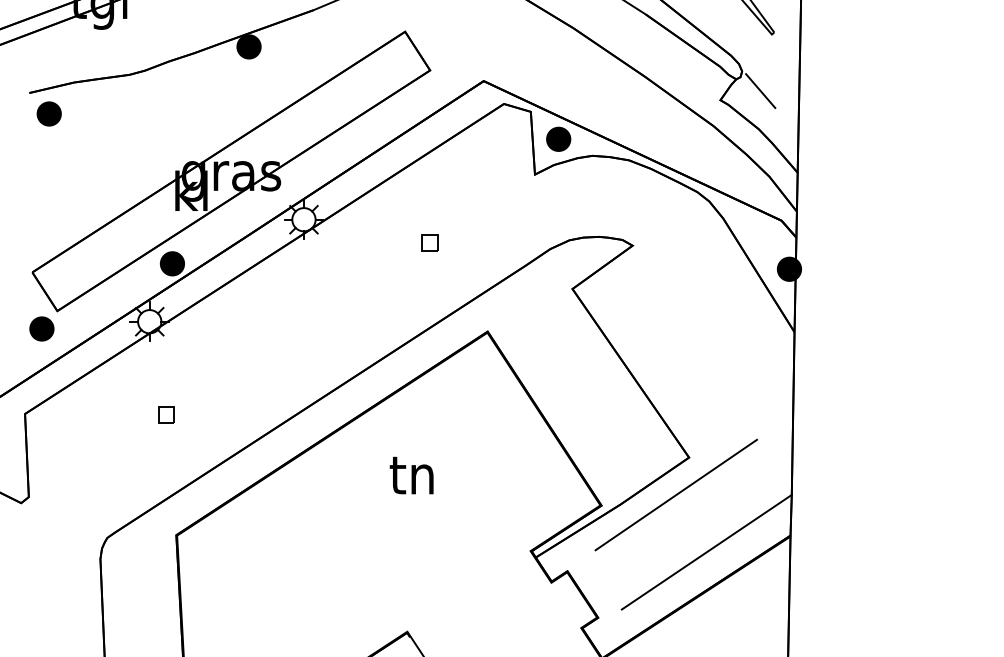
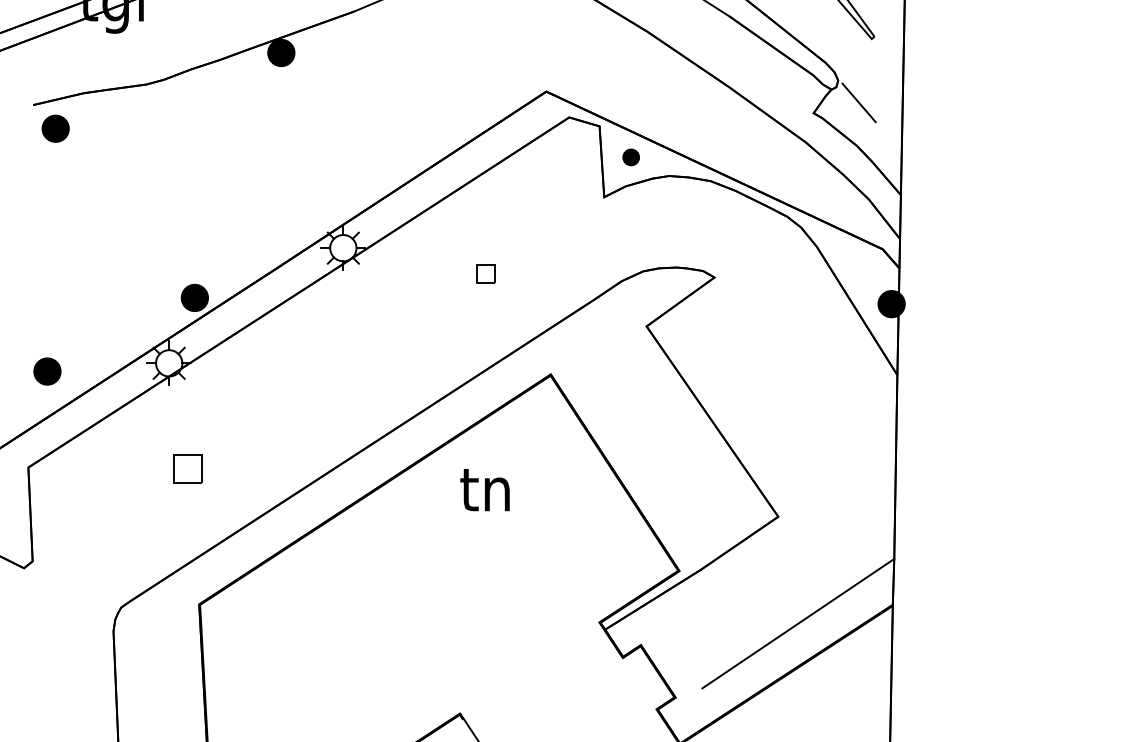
part: (559, 139) -> (631, 157), size x0.6
part: (231, 171) -> (261, 193), removed
part: (165, 414) -> (187, 468), size x1.6
text: (411, 475) -> (484, 490), moved
line: (676, 494) -> (763, 558), removed

